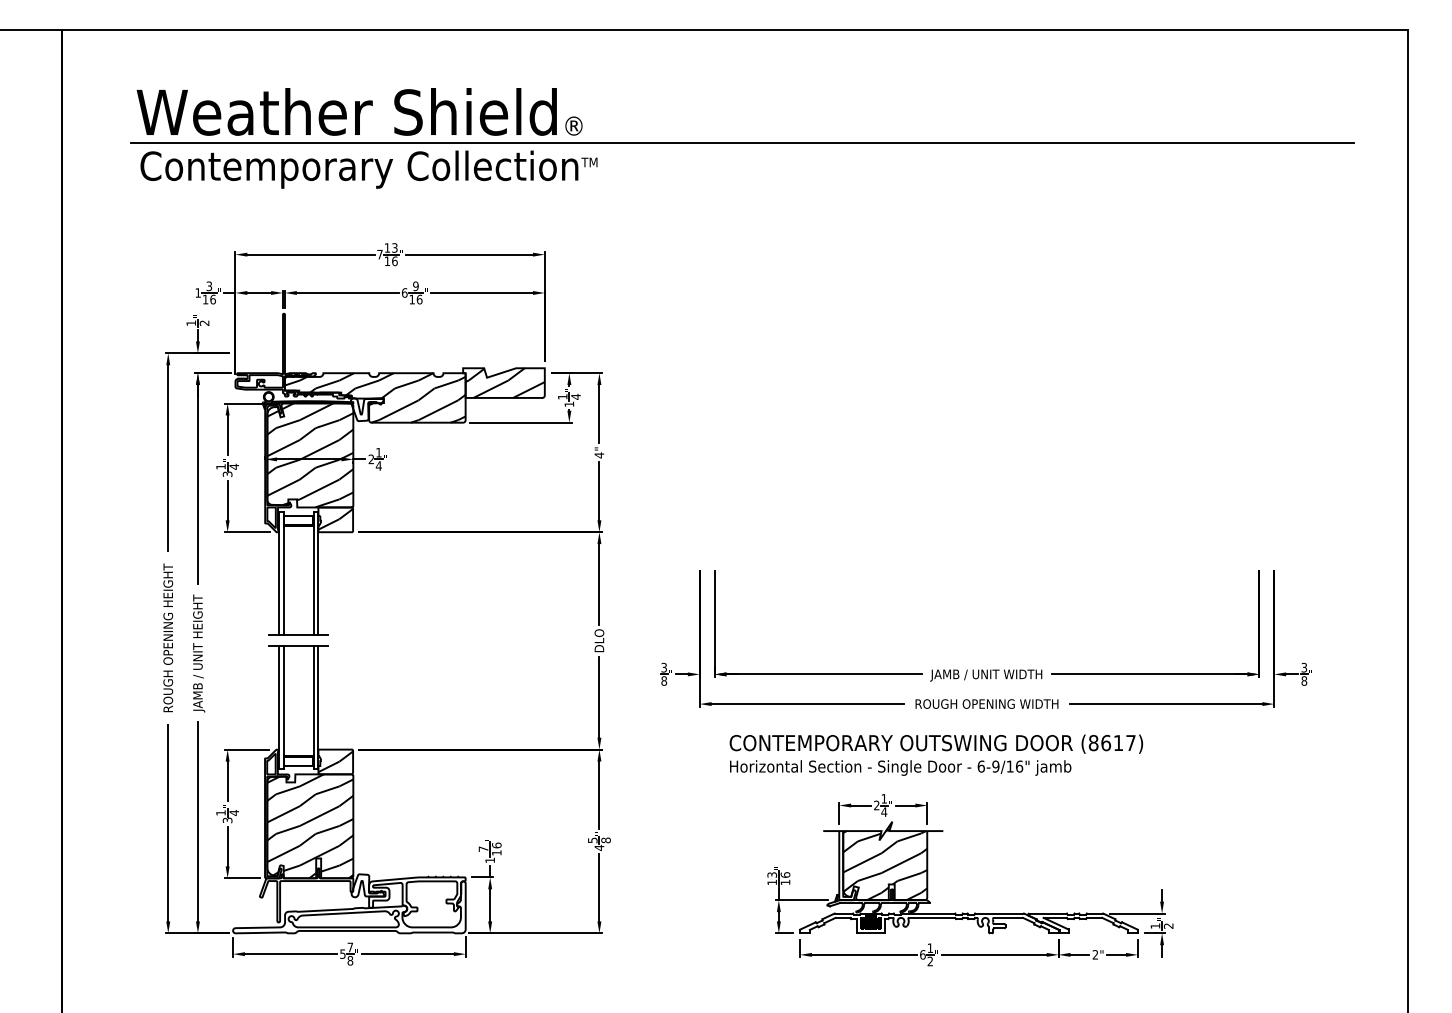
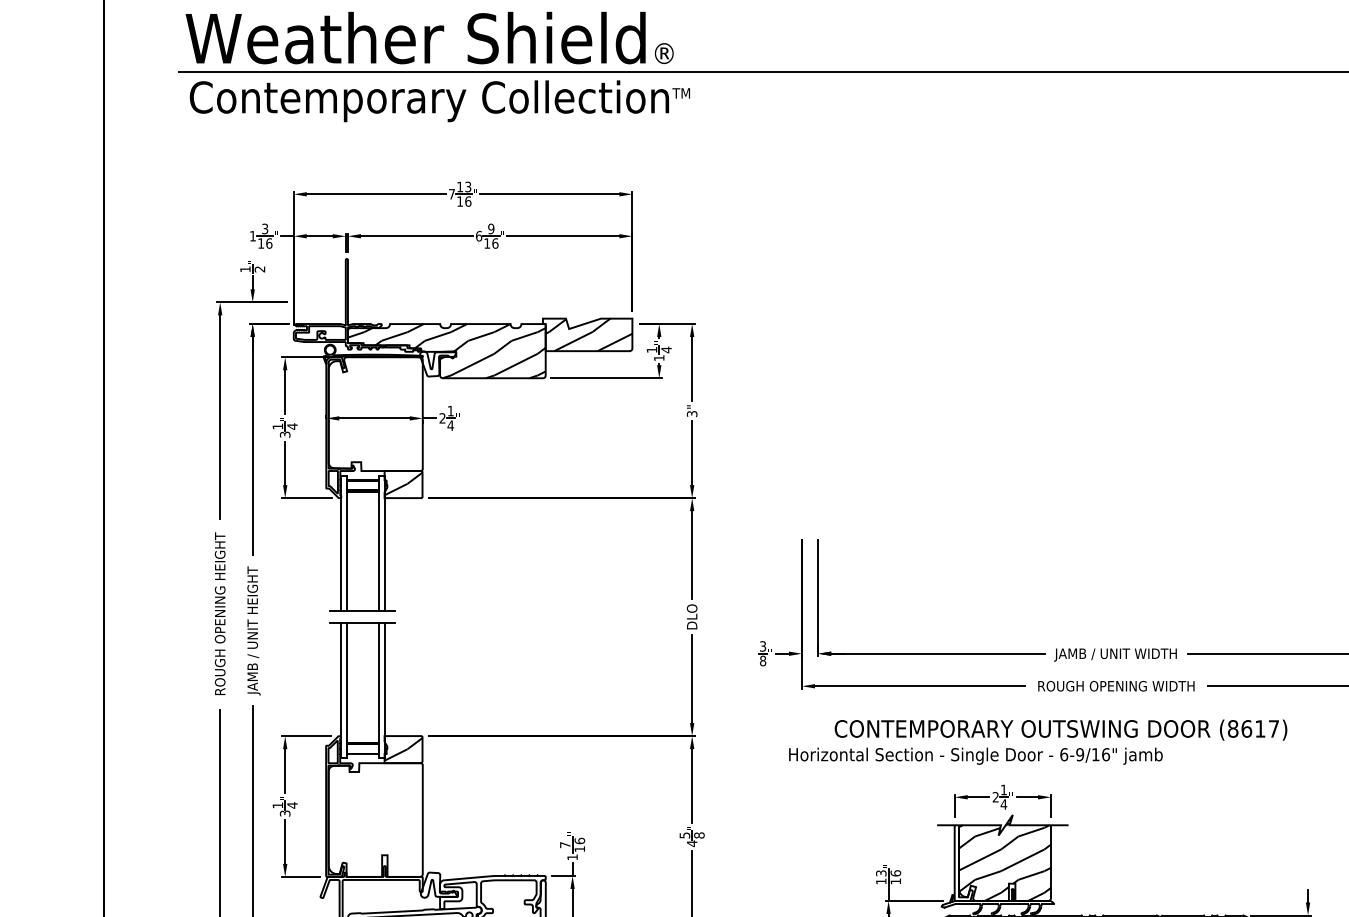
hatch: (310, 455) -> (375, 414), removed
text: (599, 455) -> (692, 414), 4" -> 3"
text: (900, 767) -> (975, 755), moved
hatch: (310, 826) -> (375, 820), removed

